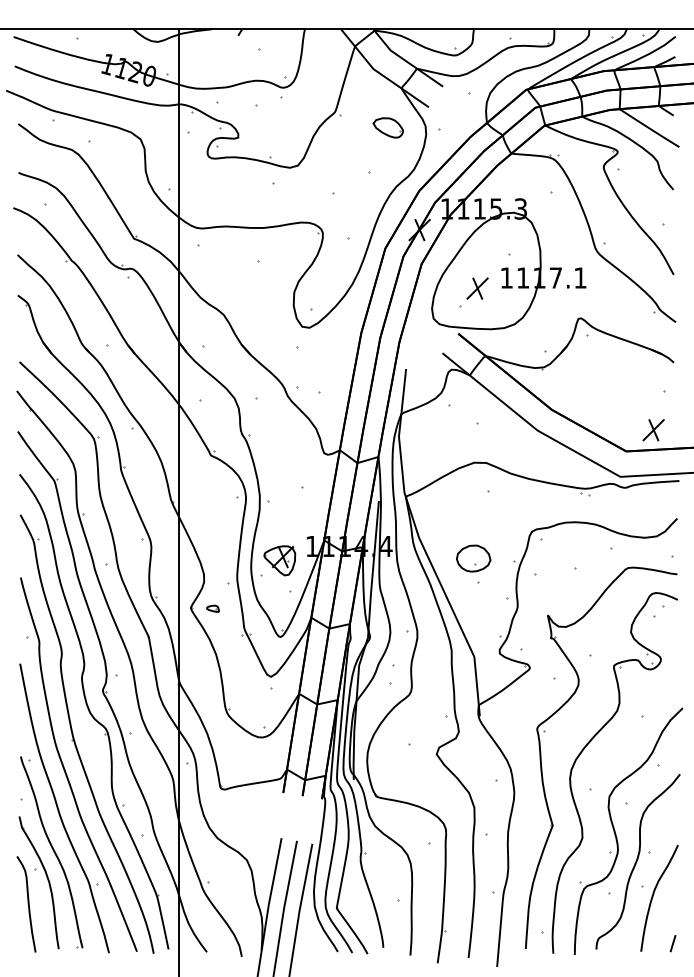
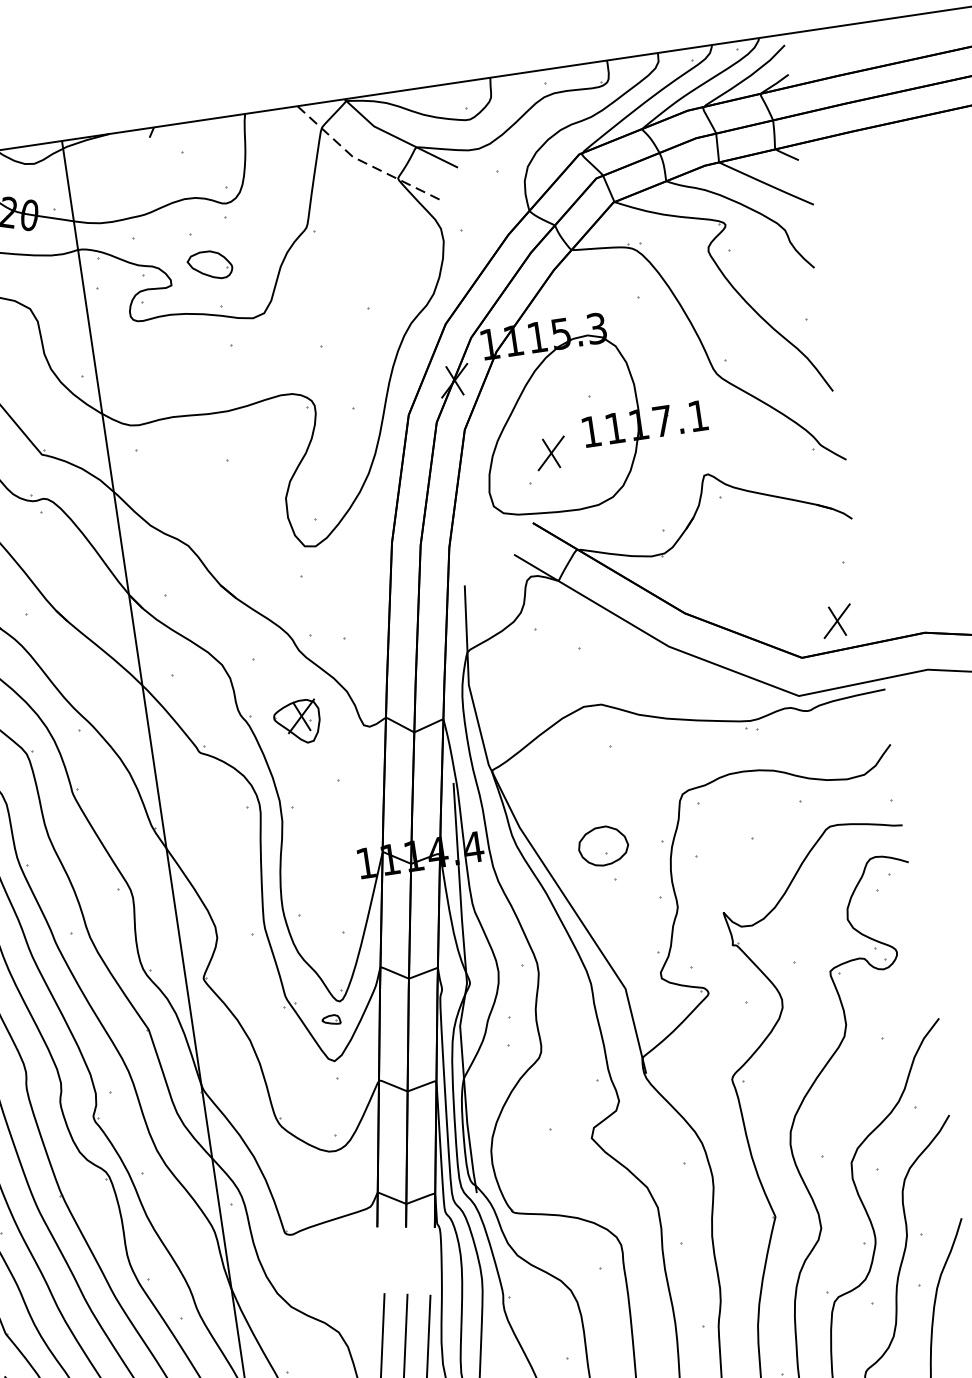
line: (380, 73) -> (364, 161), solid -> dashed
part: (387, 127) -> (208, 264), moved
part: (279, 560) -> (297, 722), moved
part: (212, 608) -> (330, 1019), moved

